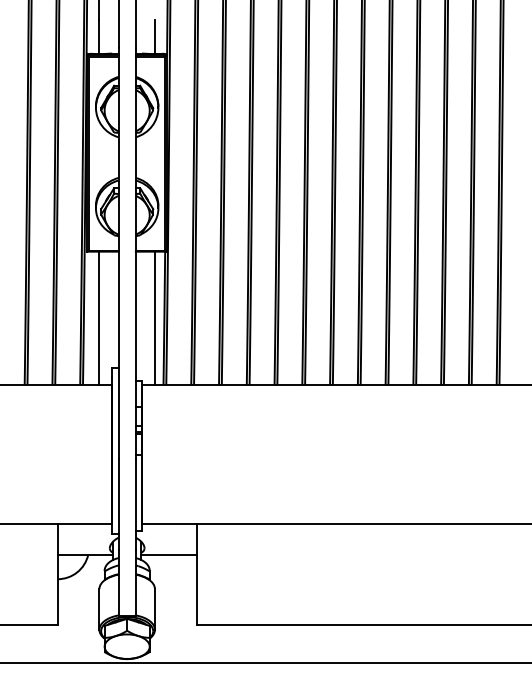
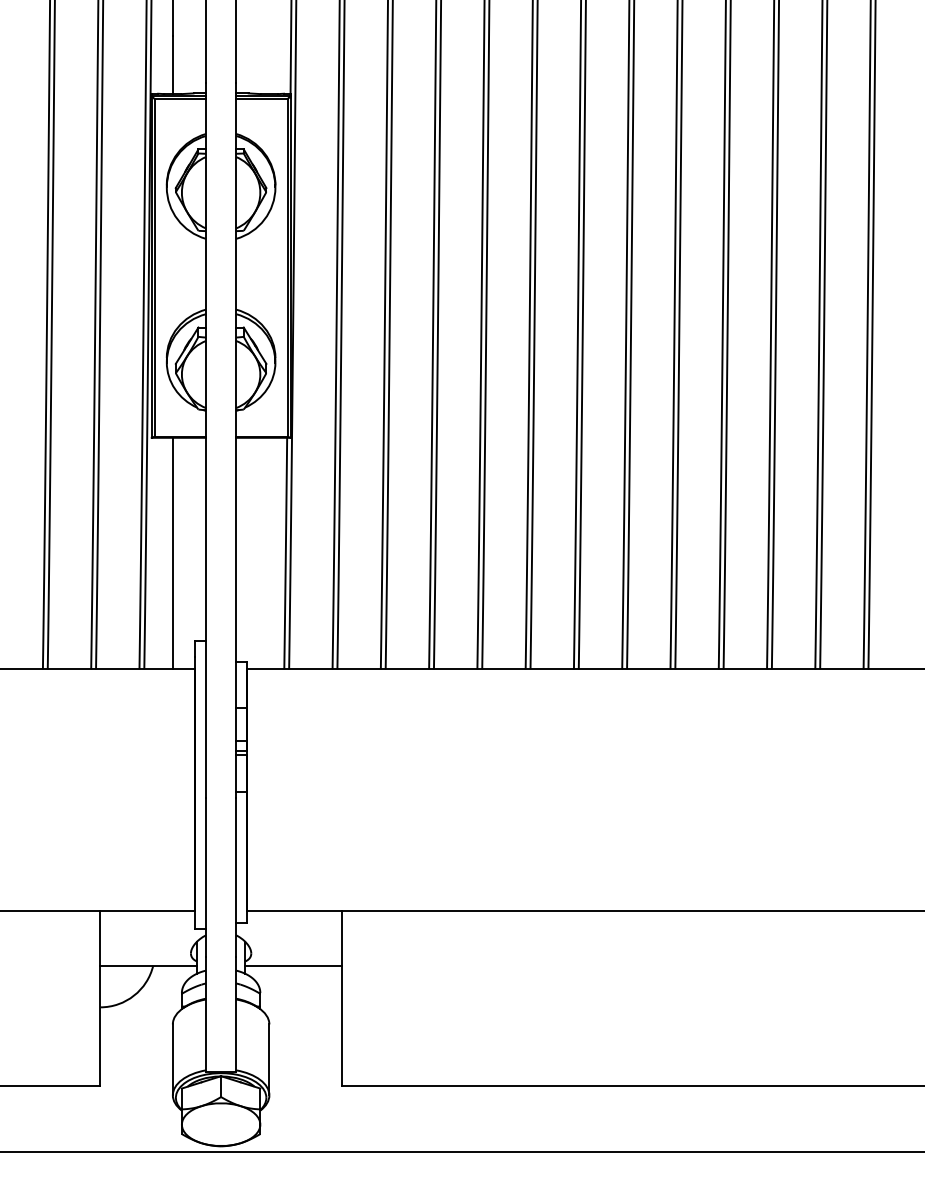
line: (154, 37) -> (268, 65), removed
line: (154, 317) -> (268, 552), removed

